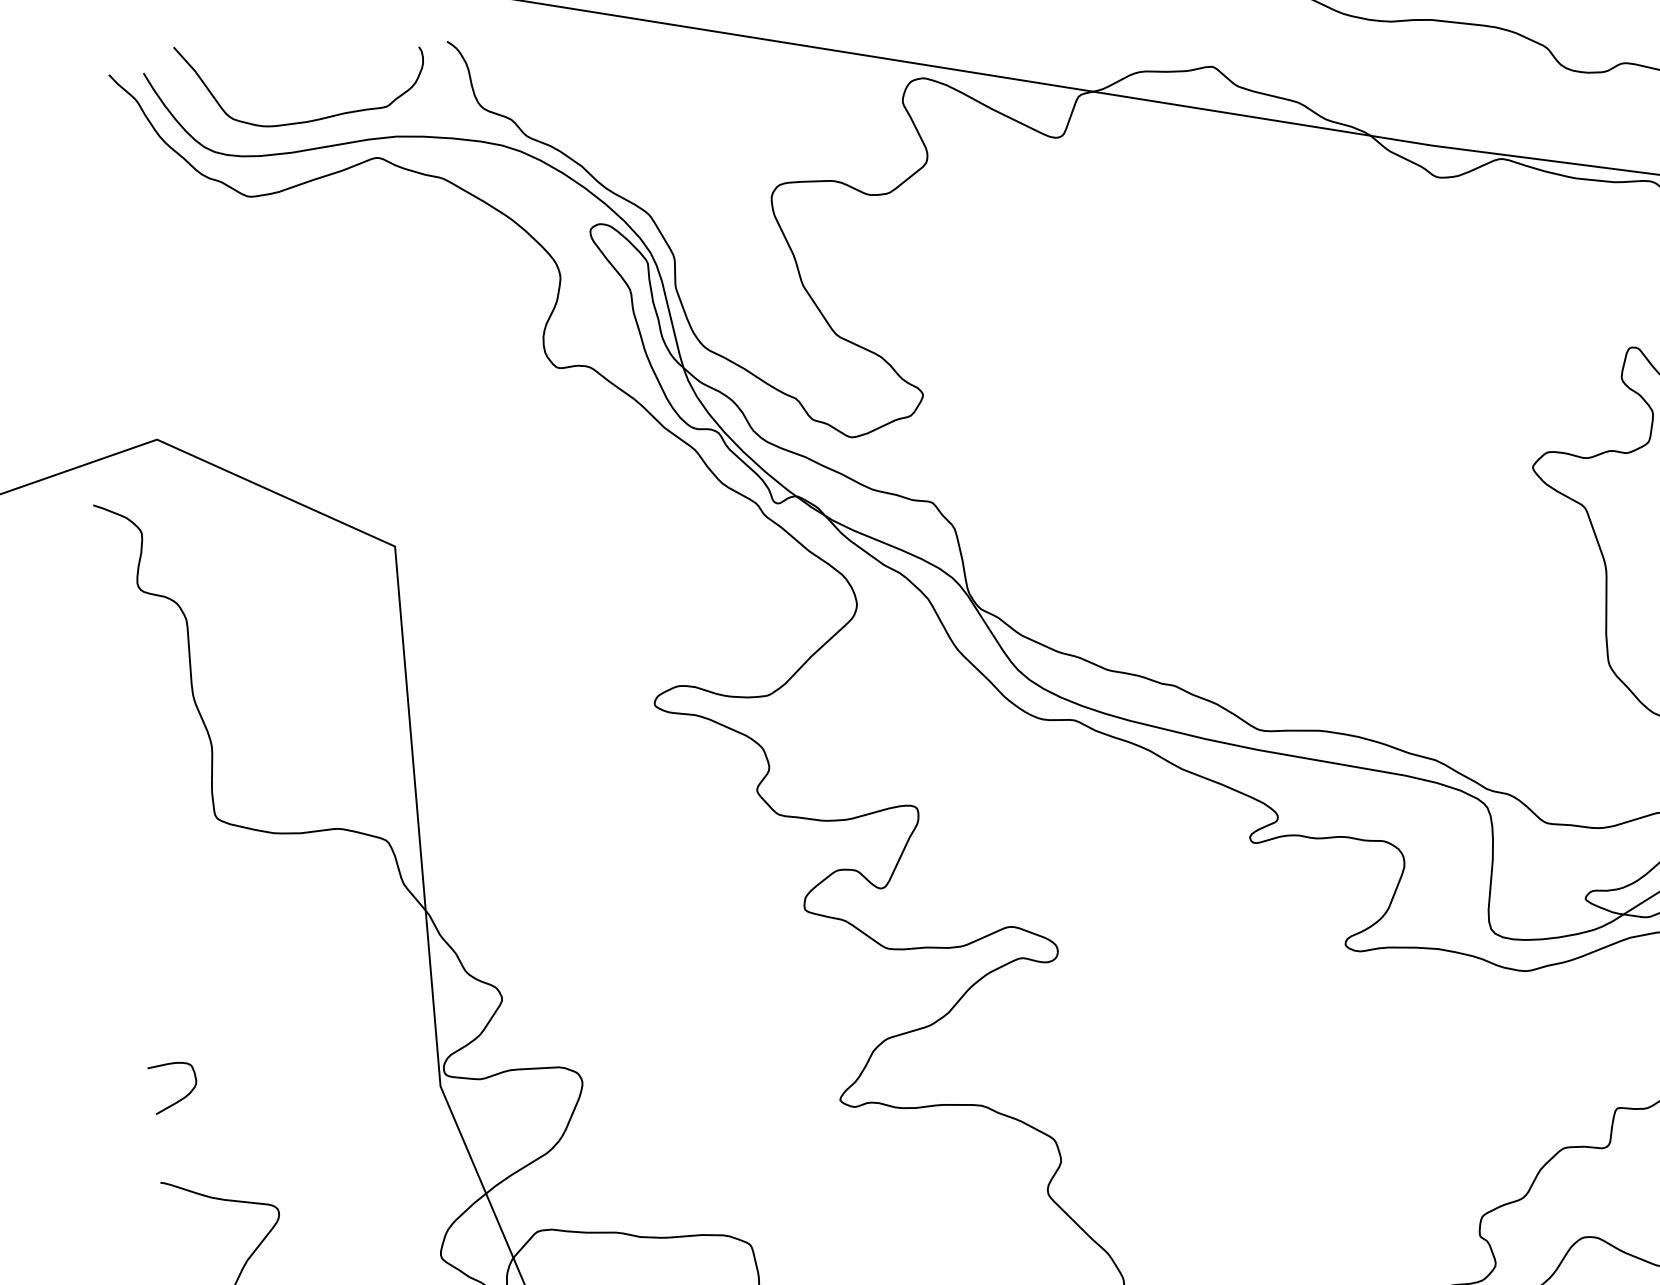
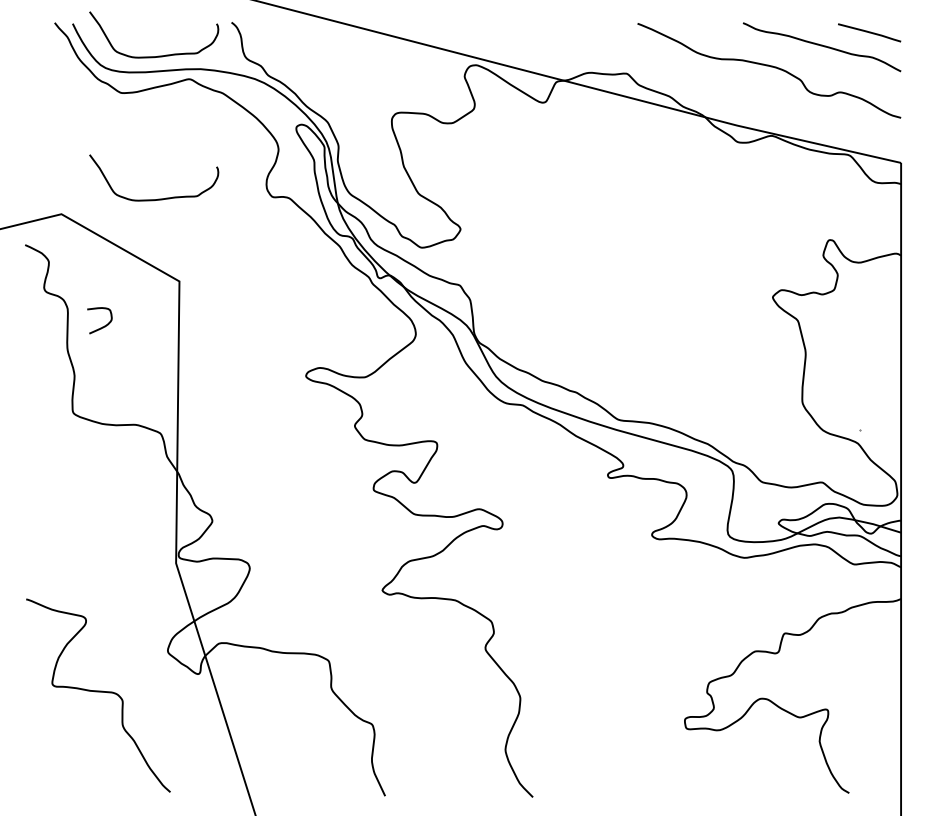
curve: (339, 391) -> (158, 198), added
curve: (179, 1098) -> (102, 326), moved

